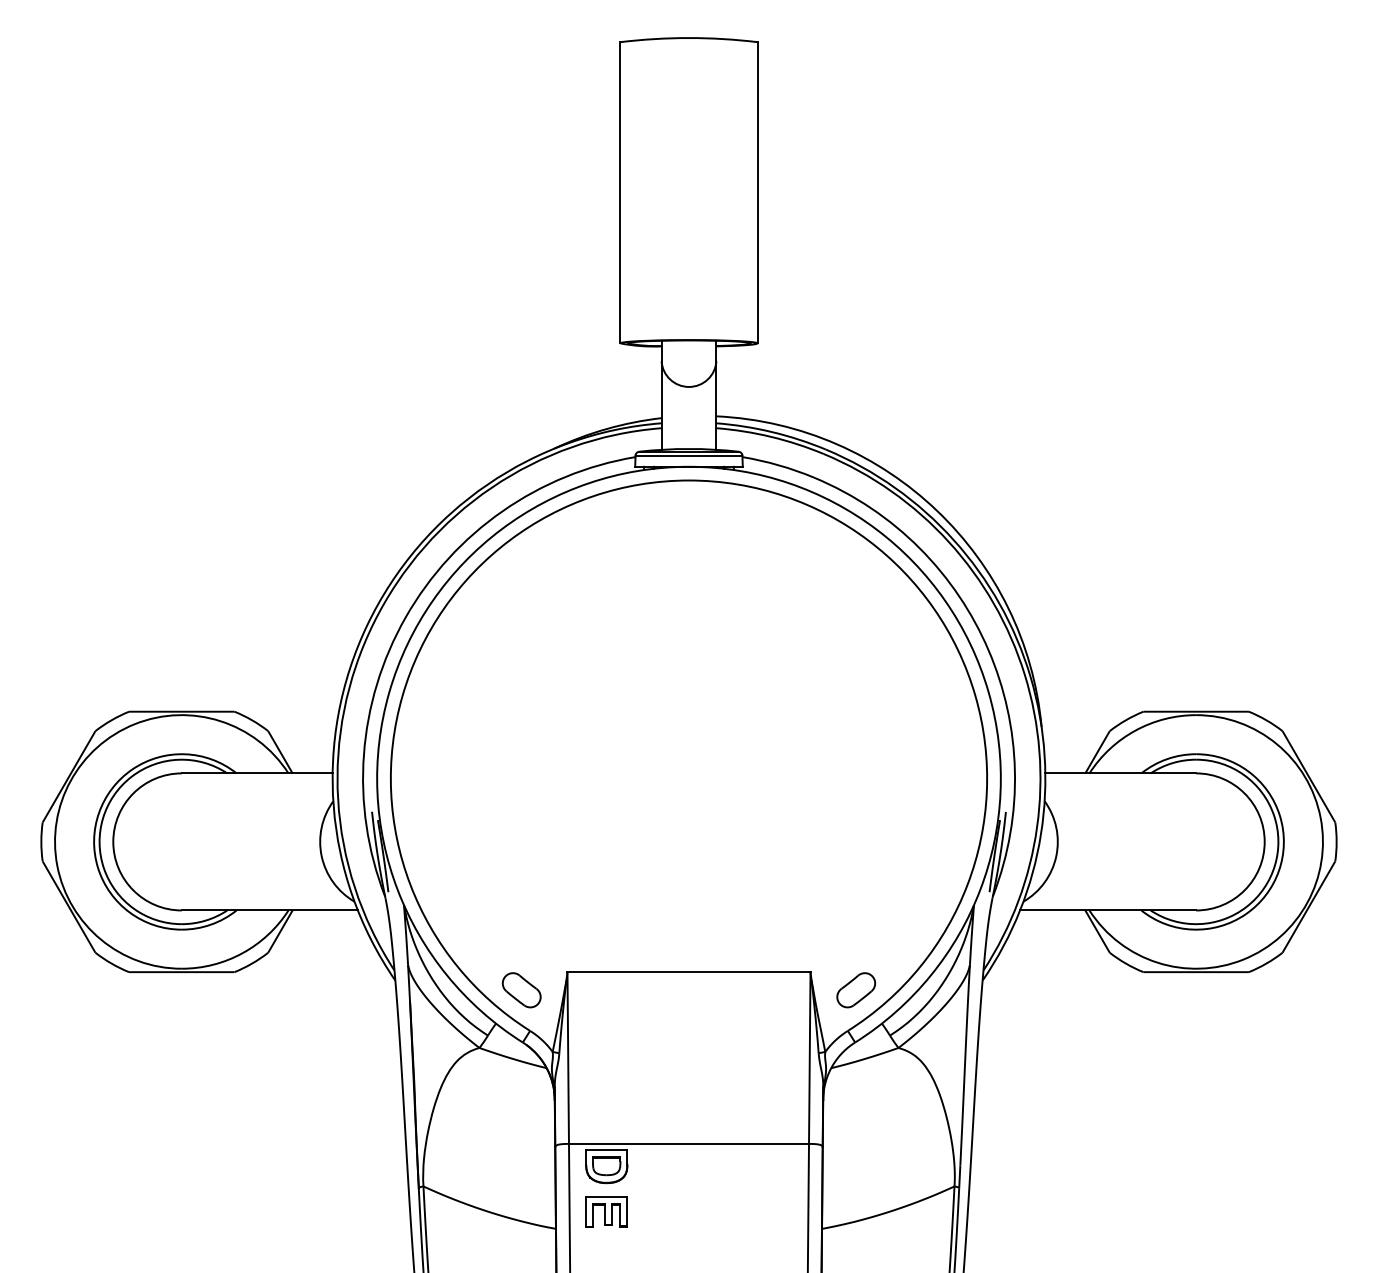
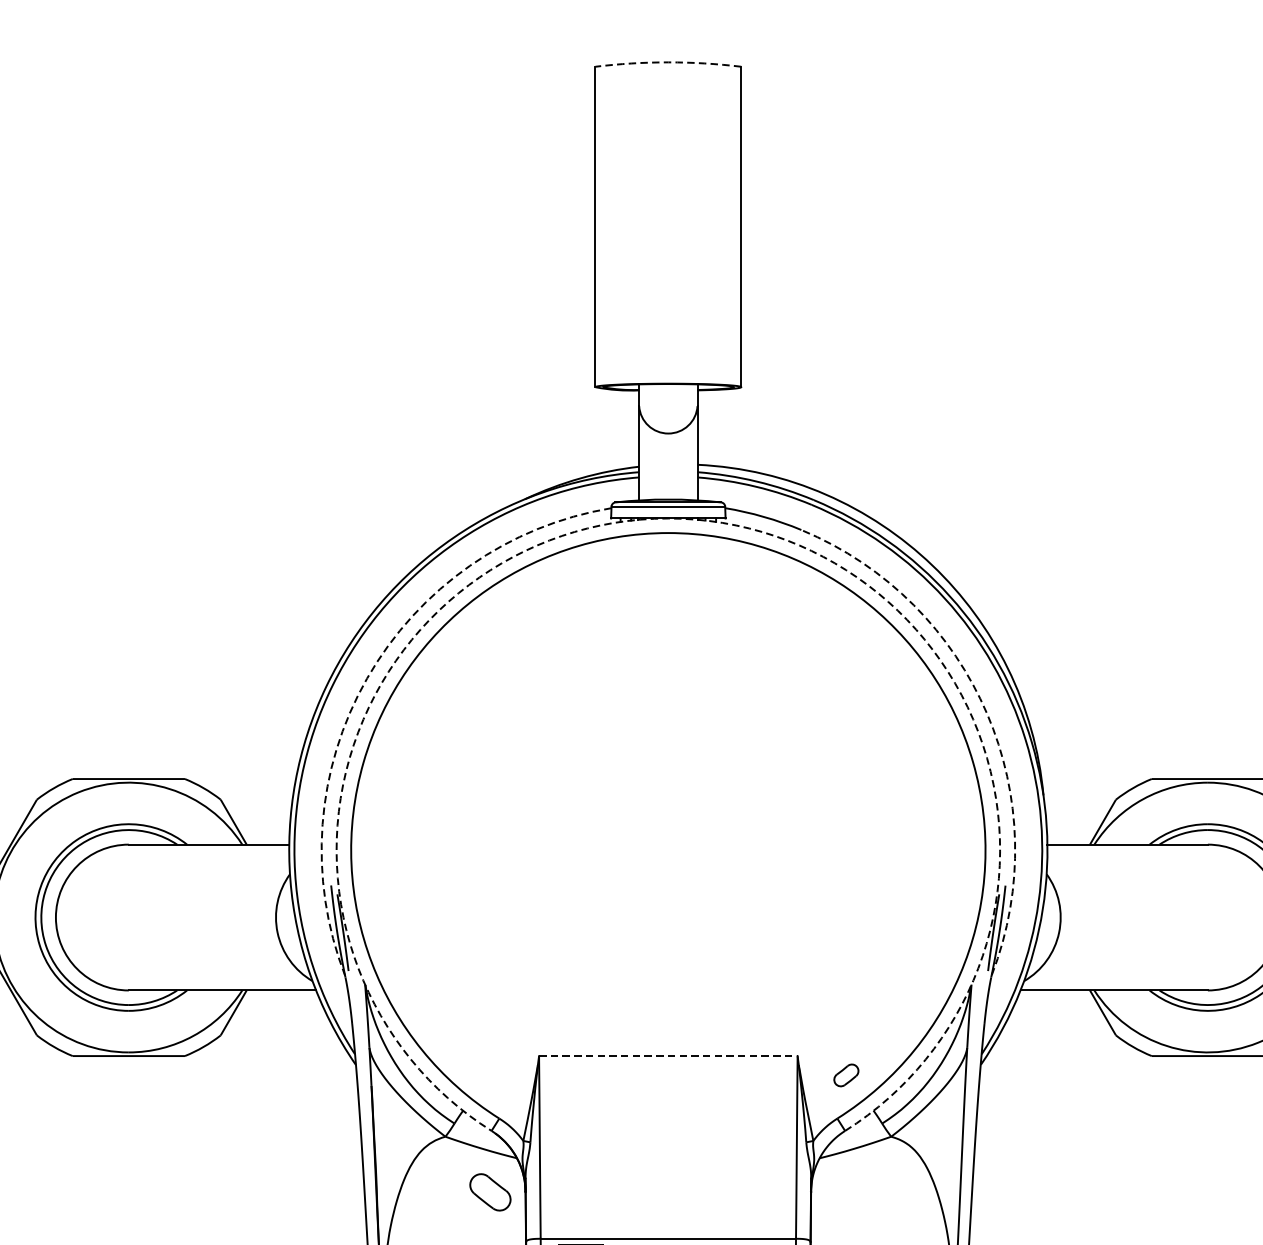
arc: (689, 38) -> (668, 62), solid -> dashed
arc: (689, 466) -> (668, 518), solid -> dashed
arc: (405, 617) -> (366, 678), solid -> dashed
arc: (988, 650) -> (986, 713), solid -> dashed
line: (689, 972) -> (668, 1056), solid -> dashed
part: (521, 990) -> (490, 1192), moved
part: (856, 990) -> (846, 1075), size x0.6

